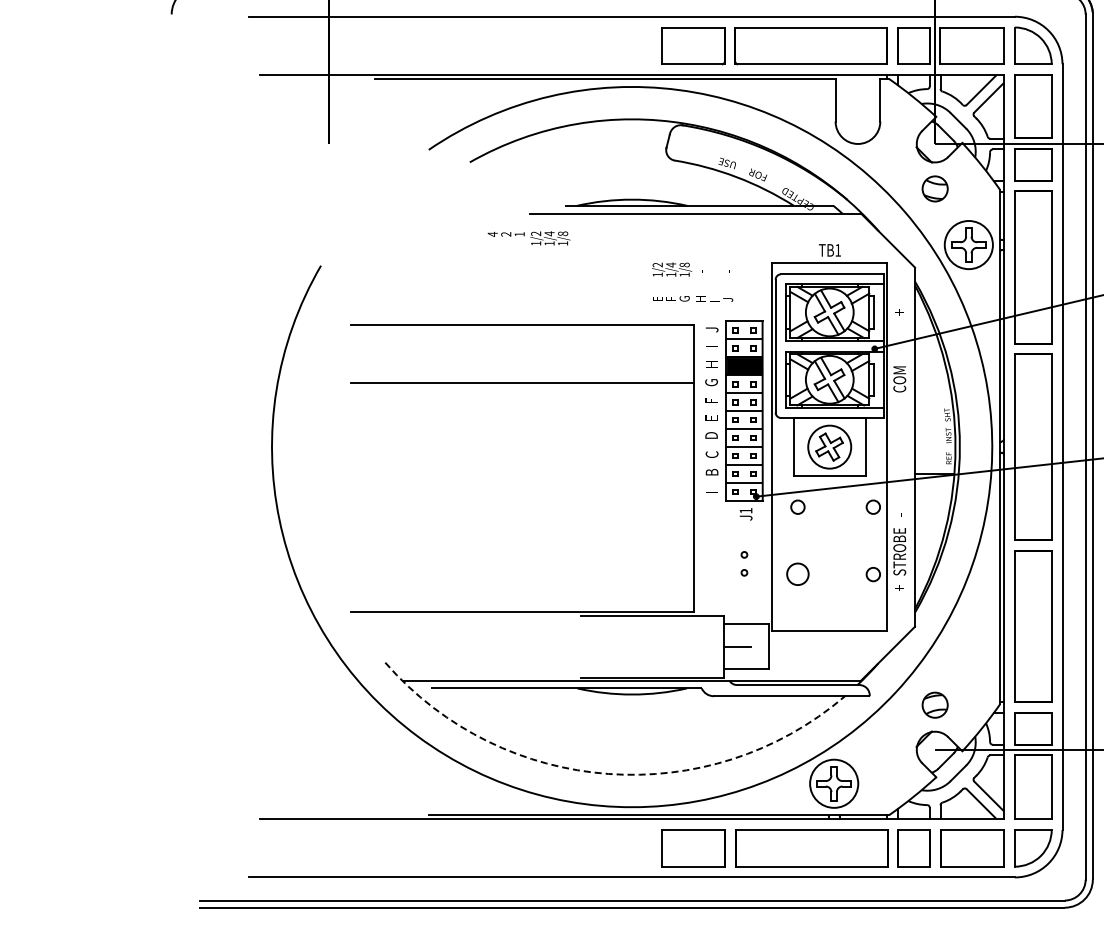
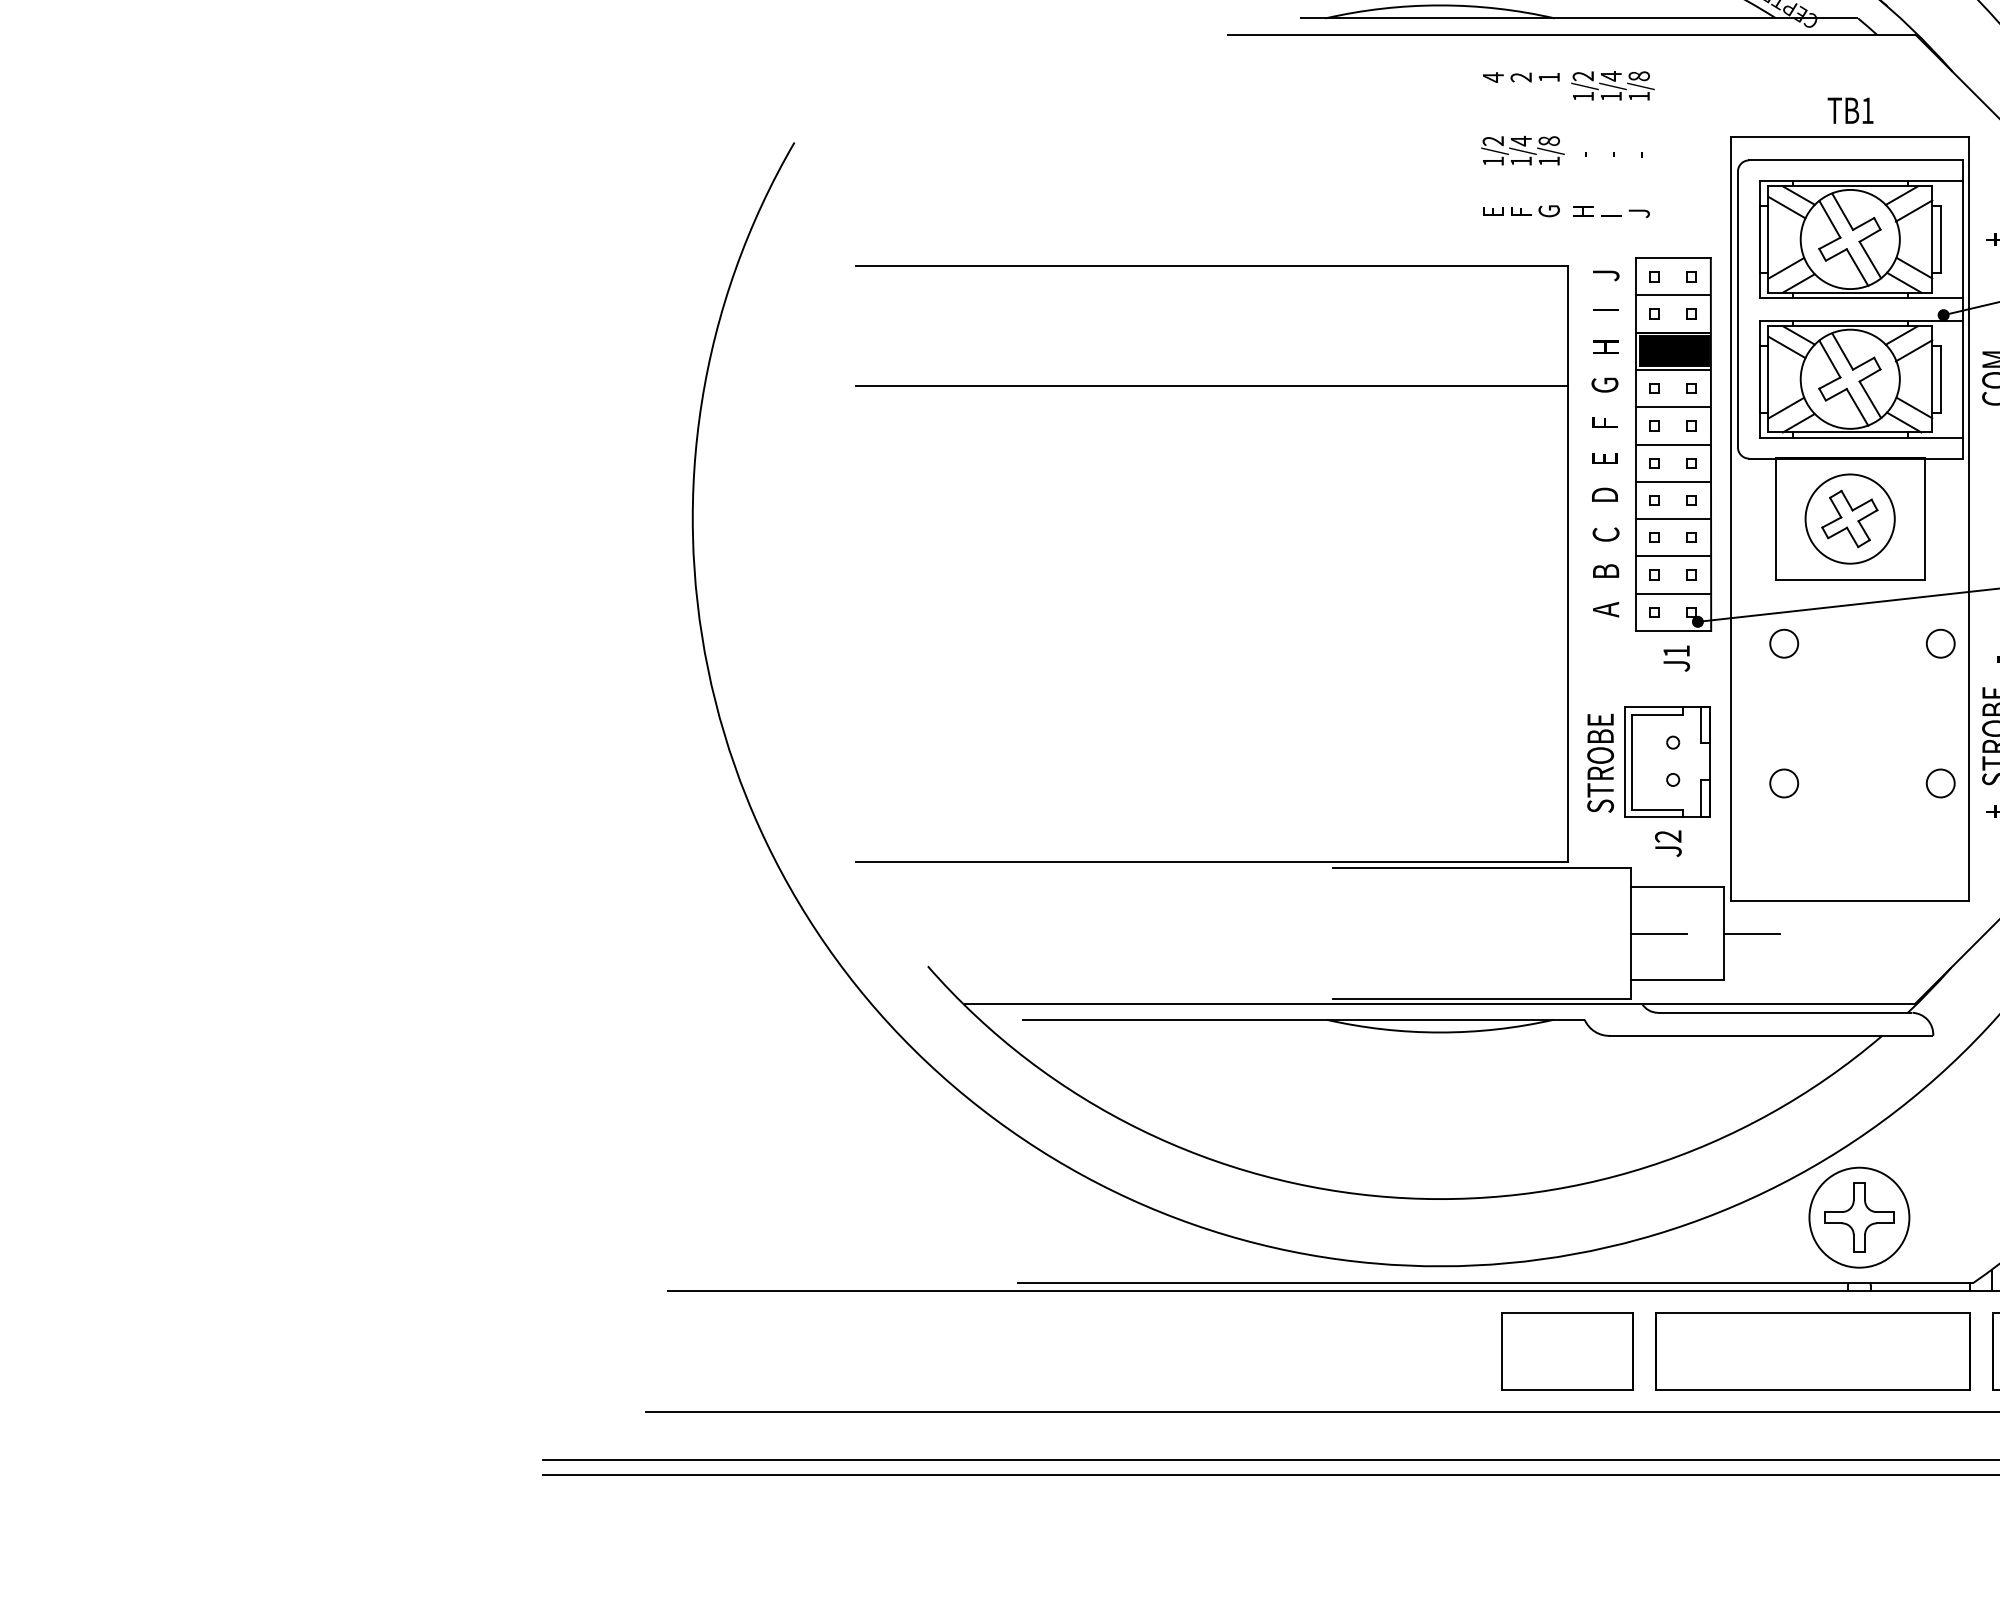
text: (528, 238) -> (1567, 86), moved
text: (711, 490) -> (1604, 609), I -> A
part: (732, 573) -> (1648, 781), added
circle: (797, 574) -> (1783, 783), size x0.62
line: (782, 646) -> (1752, 932), added
arc: (608, 773) -> (1391, 1196), dashed -> solid

